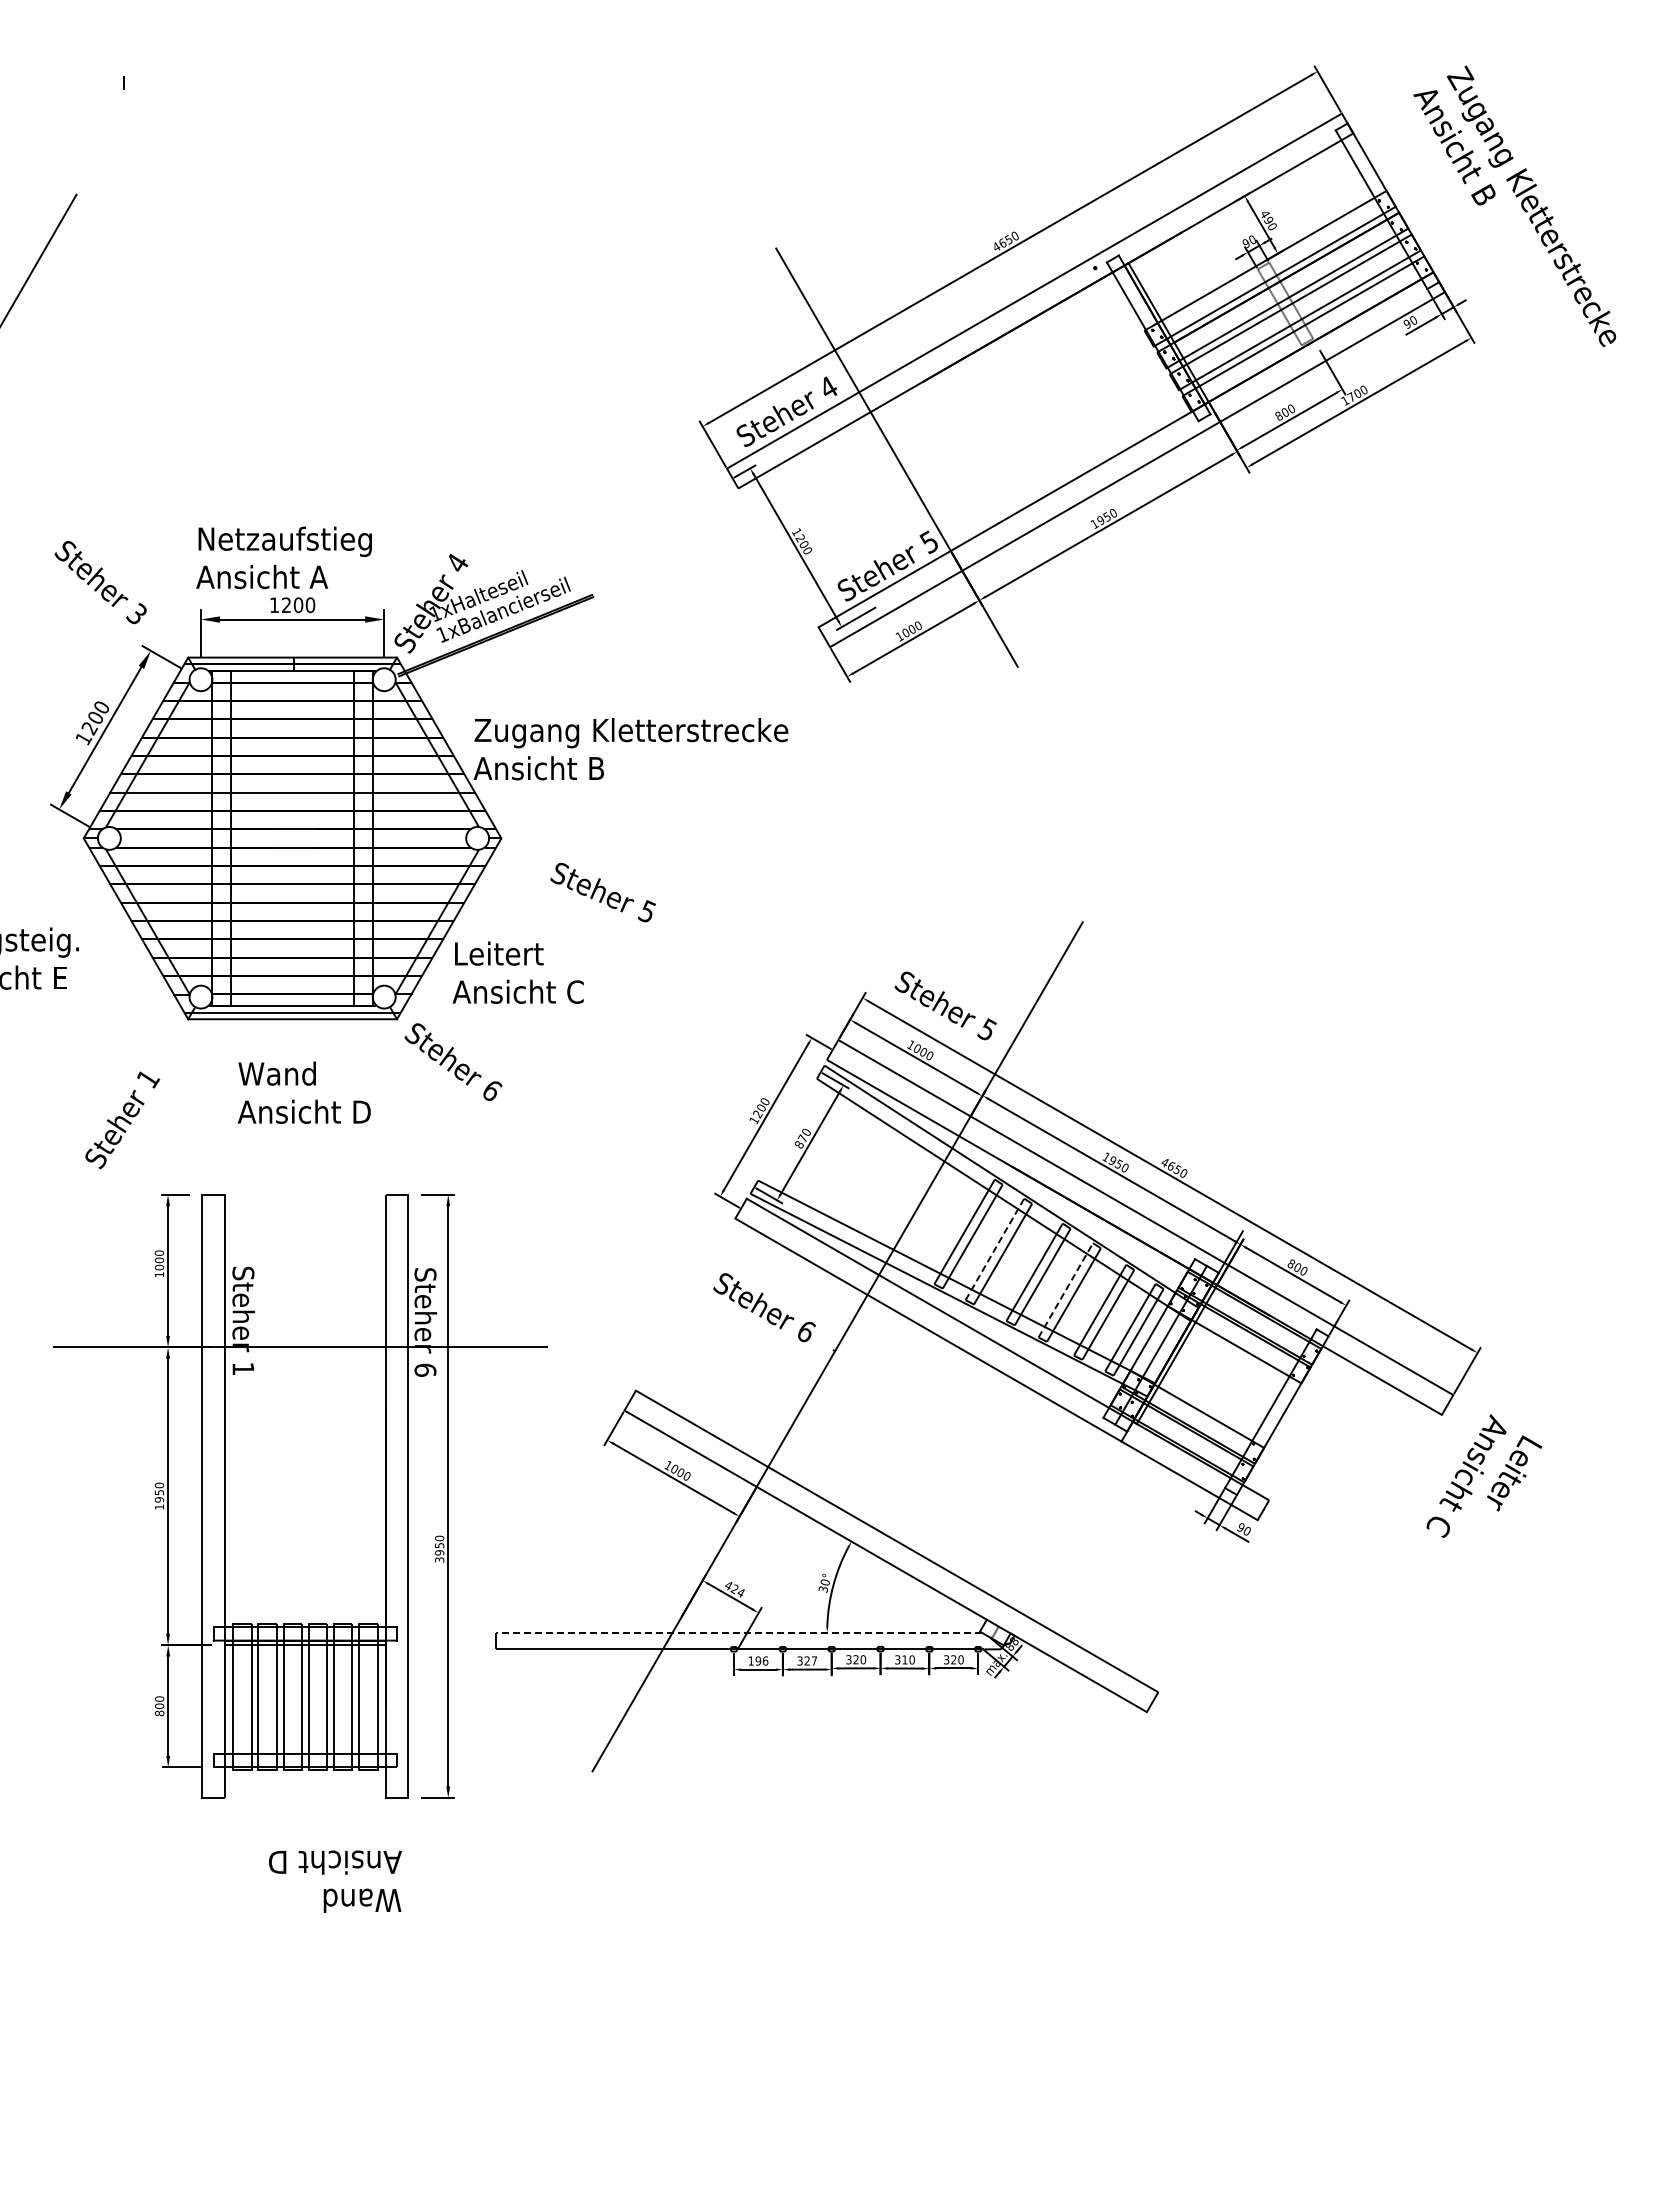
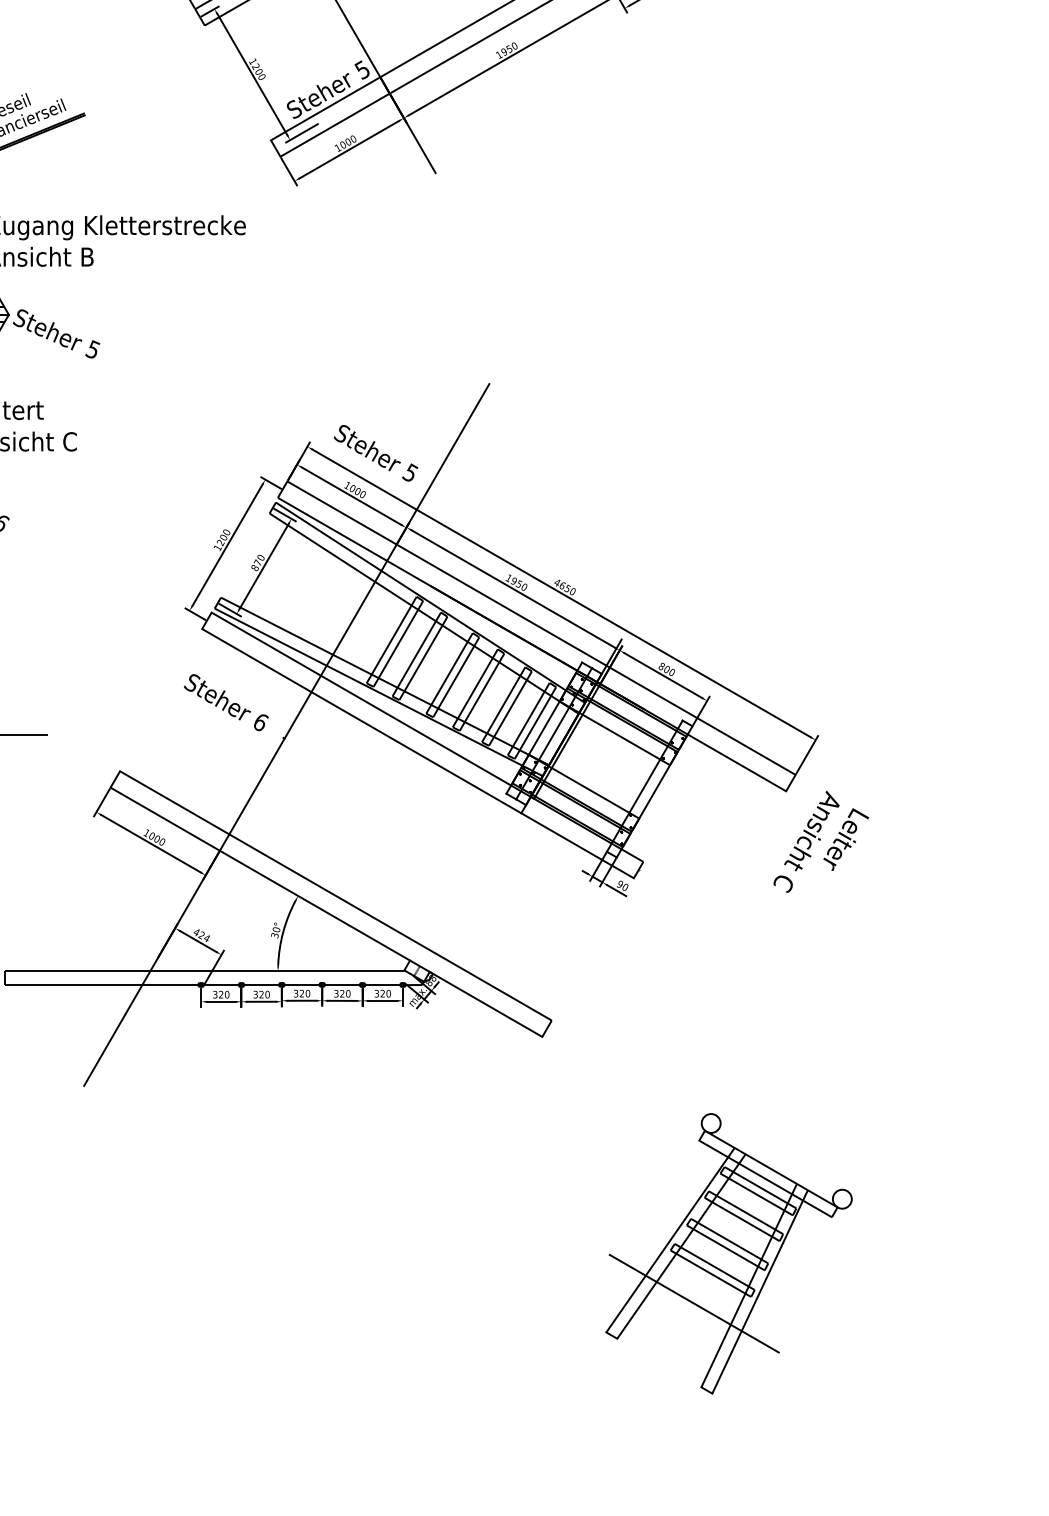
text: (602, 892) -> (56, 333), moved
line: (994, 1249) -> (416, 654), dashed -> solid
line: (1066, 1289) -> (475, 687), dashed -> solid
line: (738, 1632) -> (204, 971), dashed -> solid
text: (904, 1659) -> (342, 993), 310 -> 320
text: (758, 1660) -> (221, 994), 196 -> 320
text: (814, 1660) -> (267, 994), 327 -> 320
part: (1372, 1974) -> (728, 1253), added

